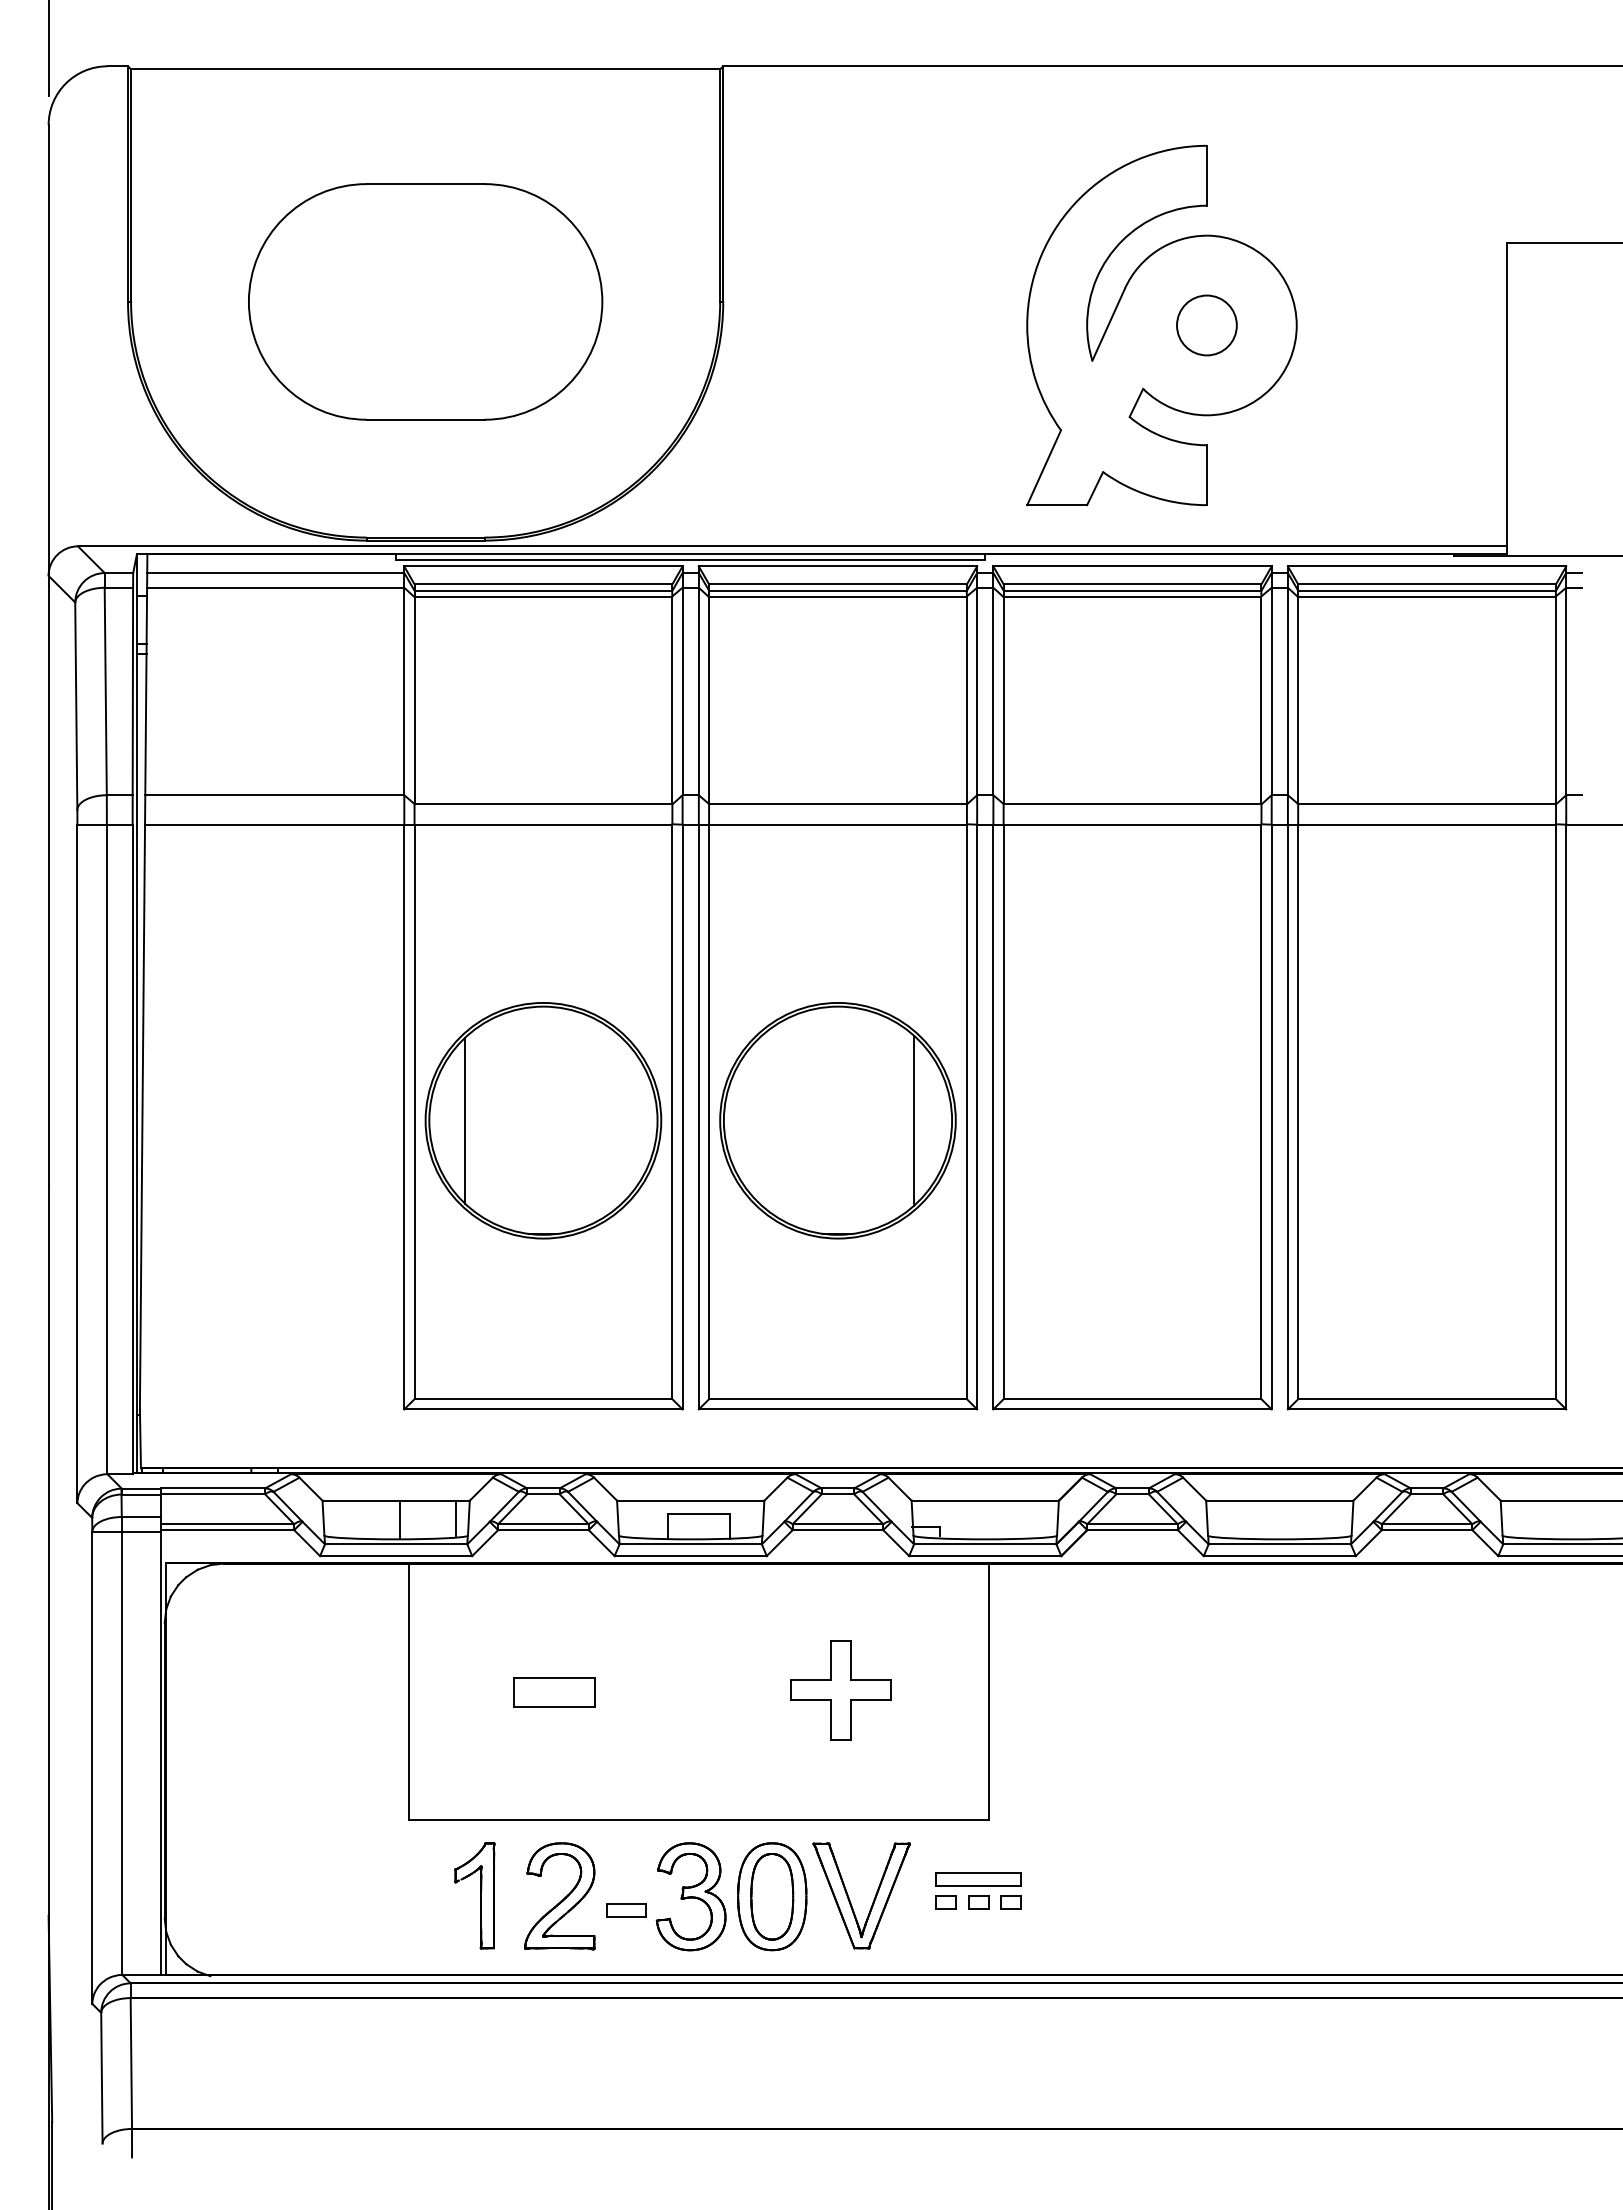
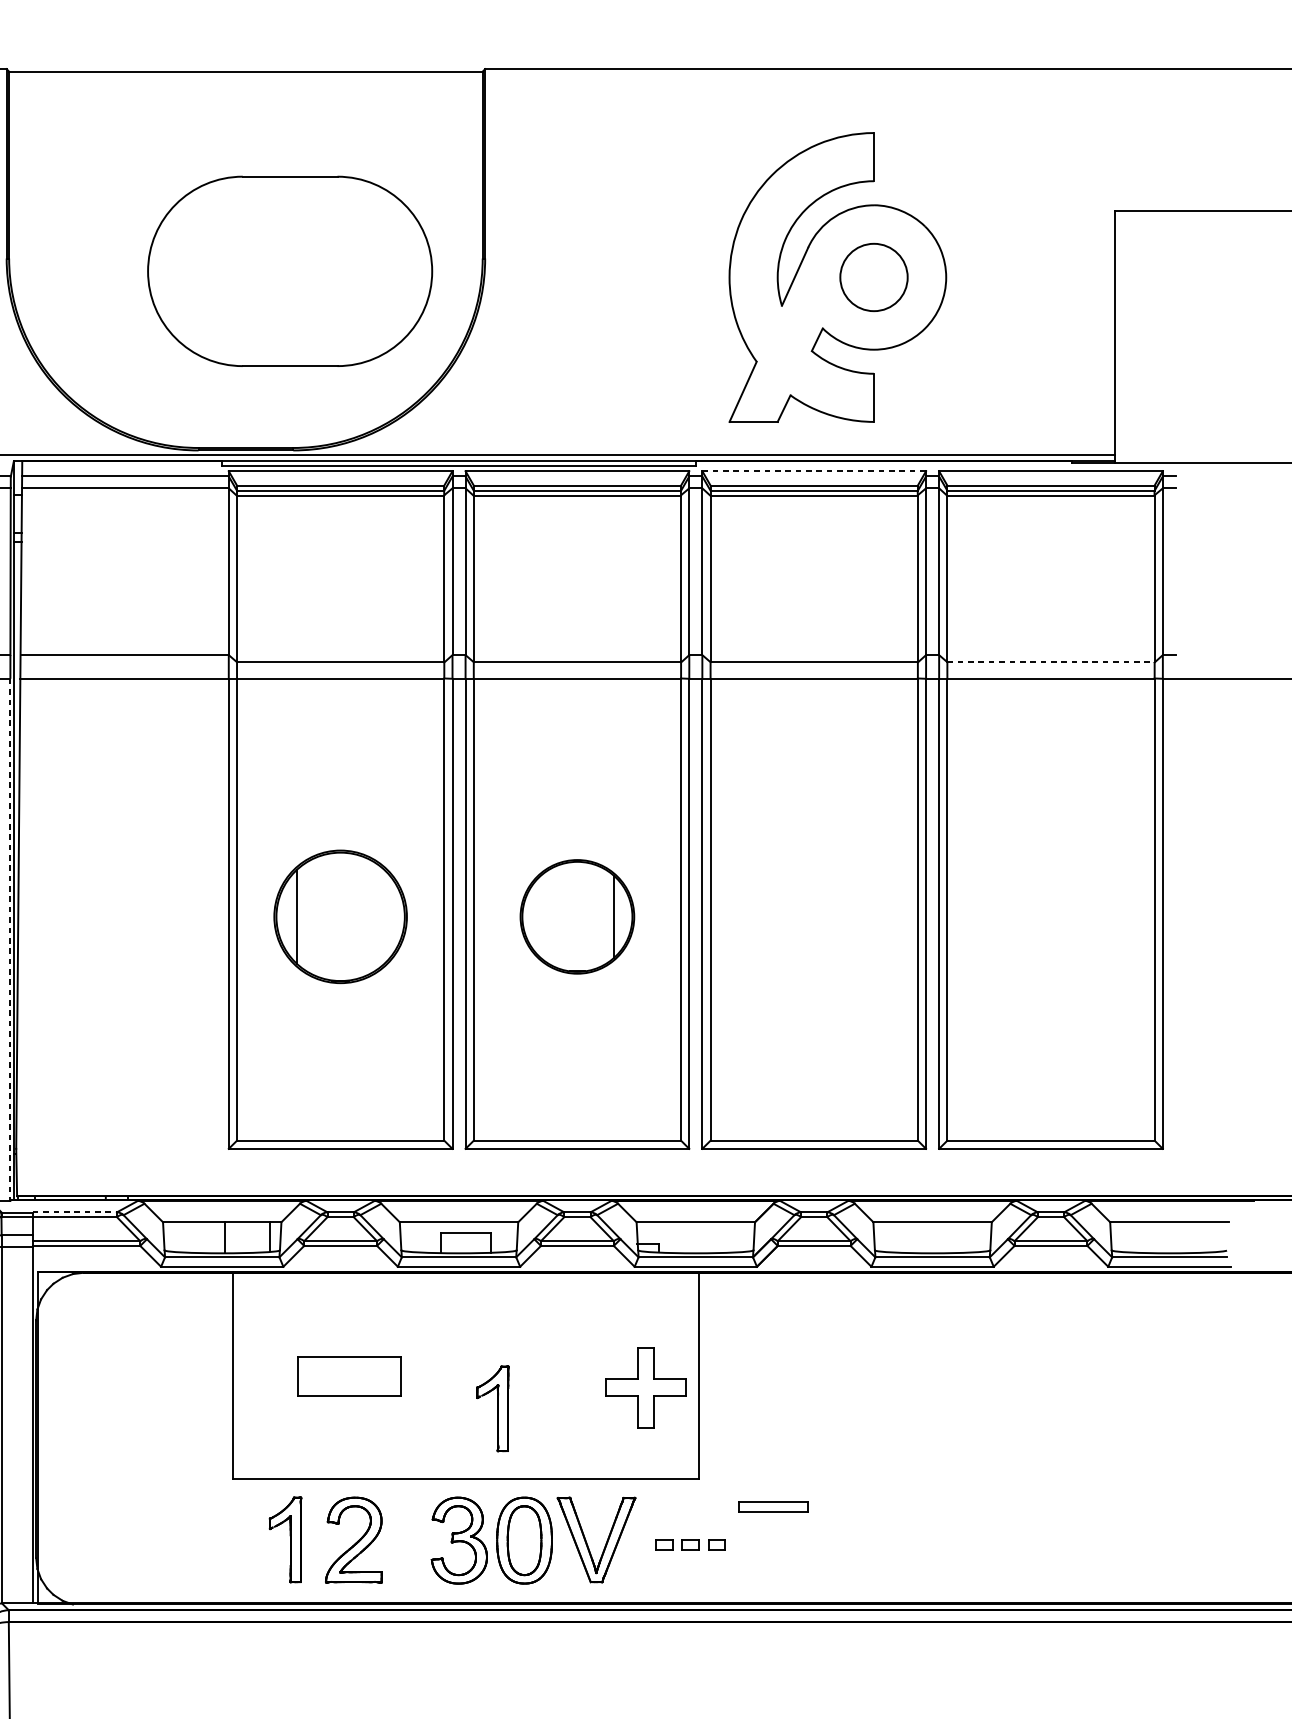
part: (425, 301) -> (290, 271), moved
circle: (1206, 325) -> (873, 277), size x1.4
line: (1133, 566) -> (814, 471), solid -> dashed
line: (1427, 804) -> (1051, 662), solid -> dashed
part: (543, 1120) -> (340, 916), size x0.7
part: (837, 1120) -> (577, 916), size x0.6
line: (132, 1149) -> (10, 939), solid -> dashed
line: (213, 1488) -> (75, 1212), solid -> dashed
part: (840, 1690) -> (645, 1387), moved
part: (554, 1692) -> (349, 1376), size x1.6
part: (732, 1732) -> (492, 1408), added
part: (978, 1879) -> (773, 1506), moved
part: (626, 1910) -> (407, 1551), removed

